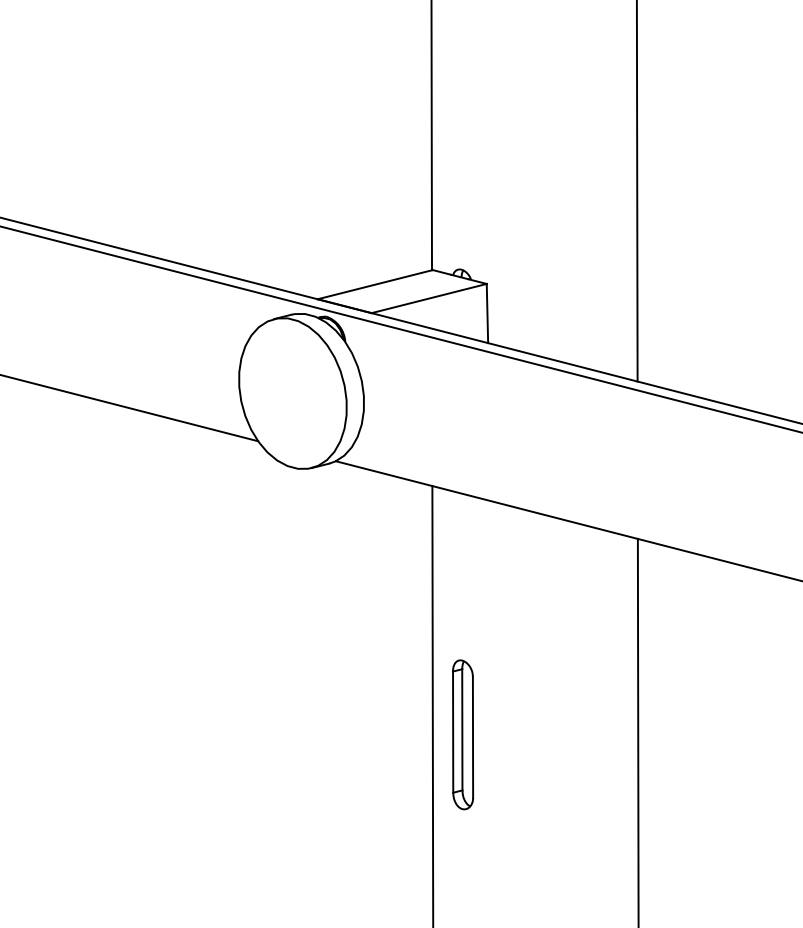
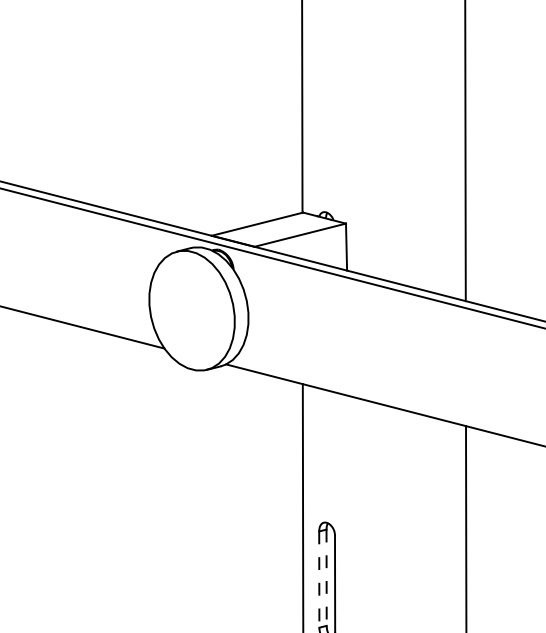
line: (462, 729) -> (326, 577), solid -> dashed
line: (453, 732) -> (319, 579), solid -> dashed

